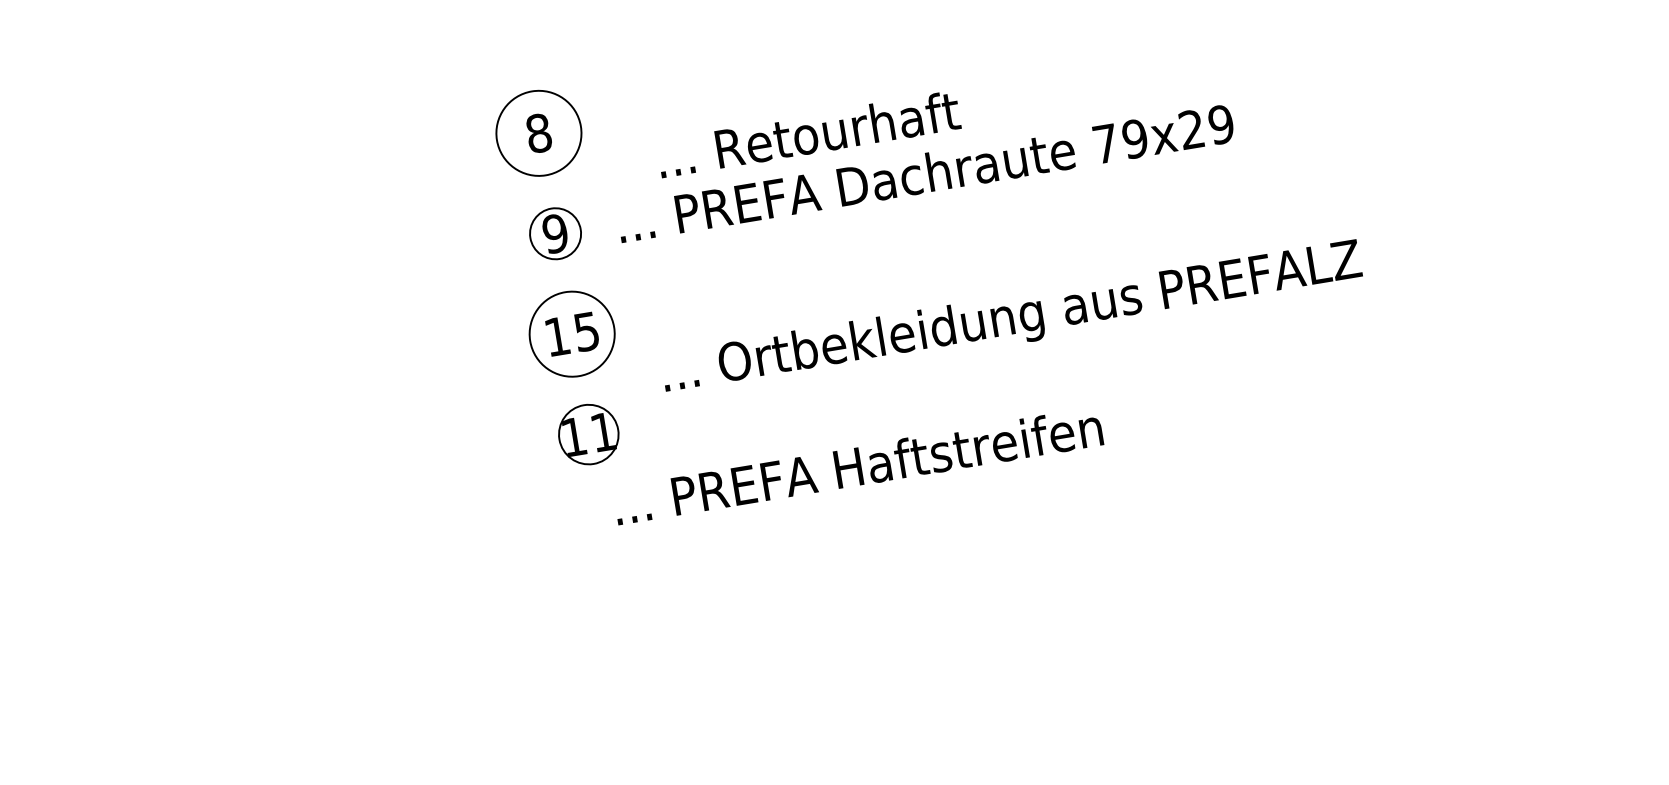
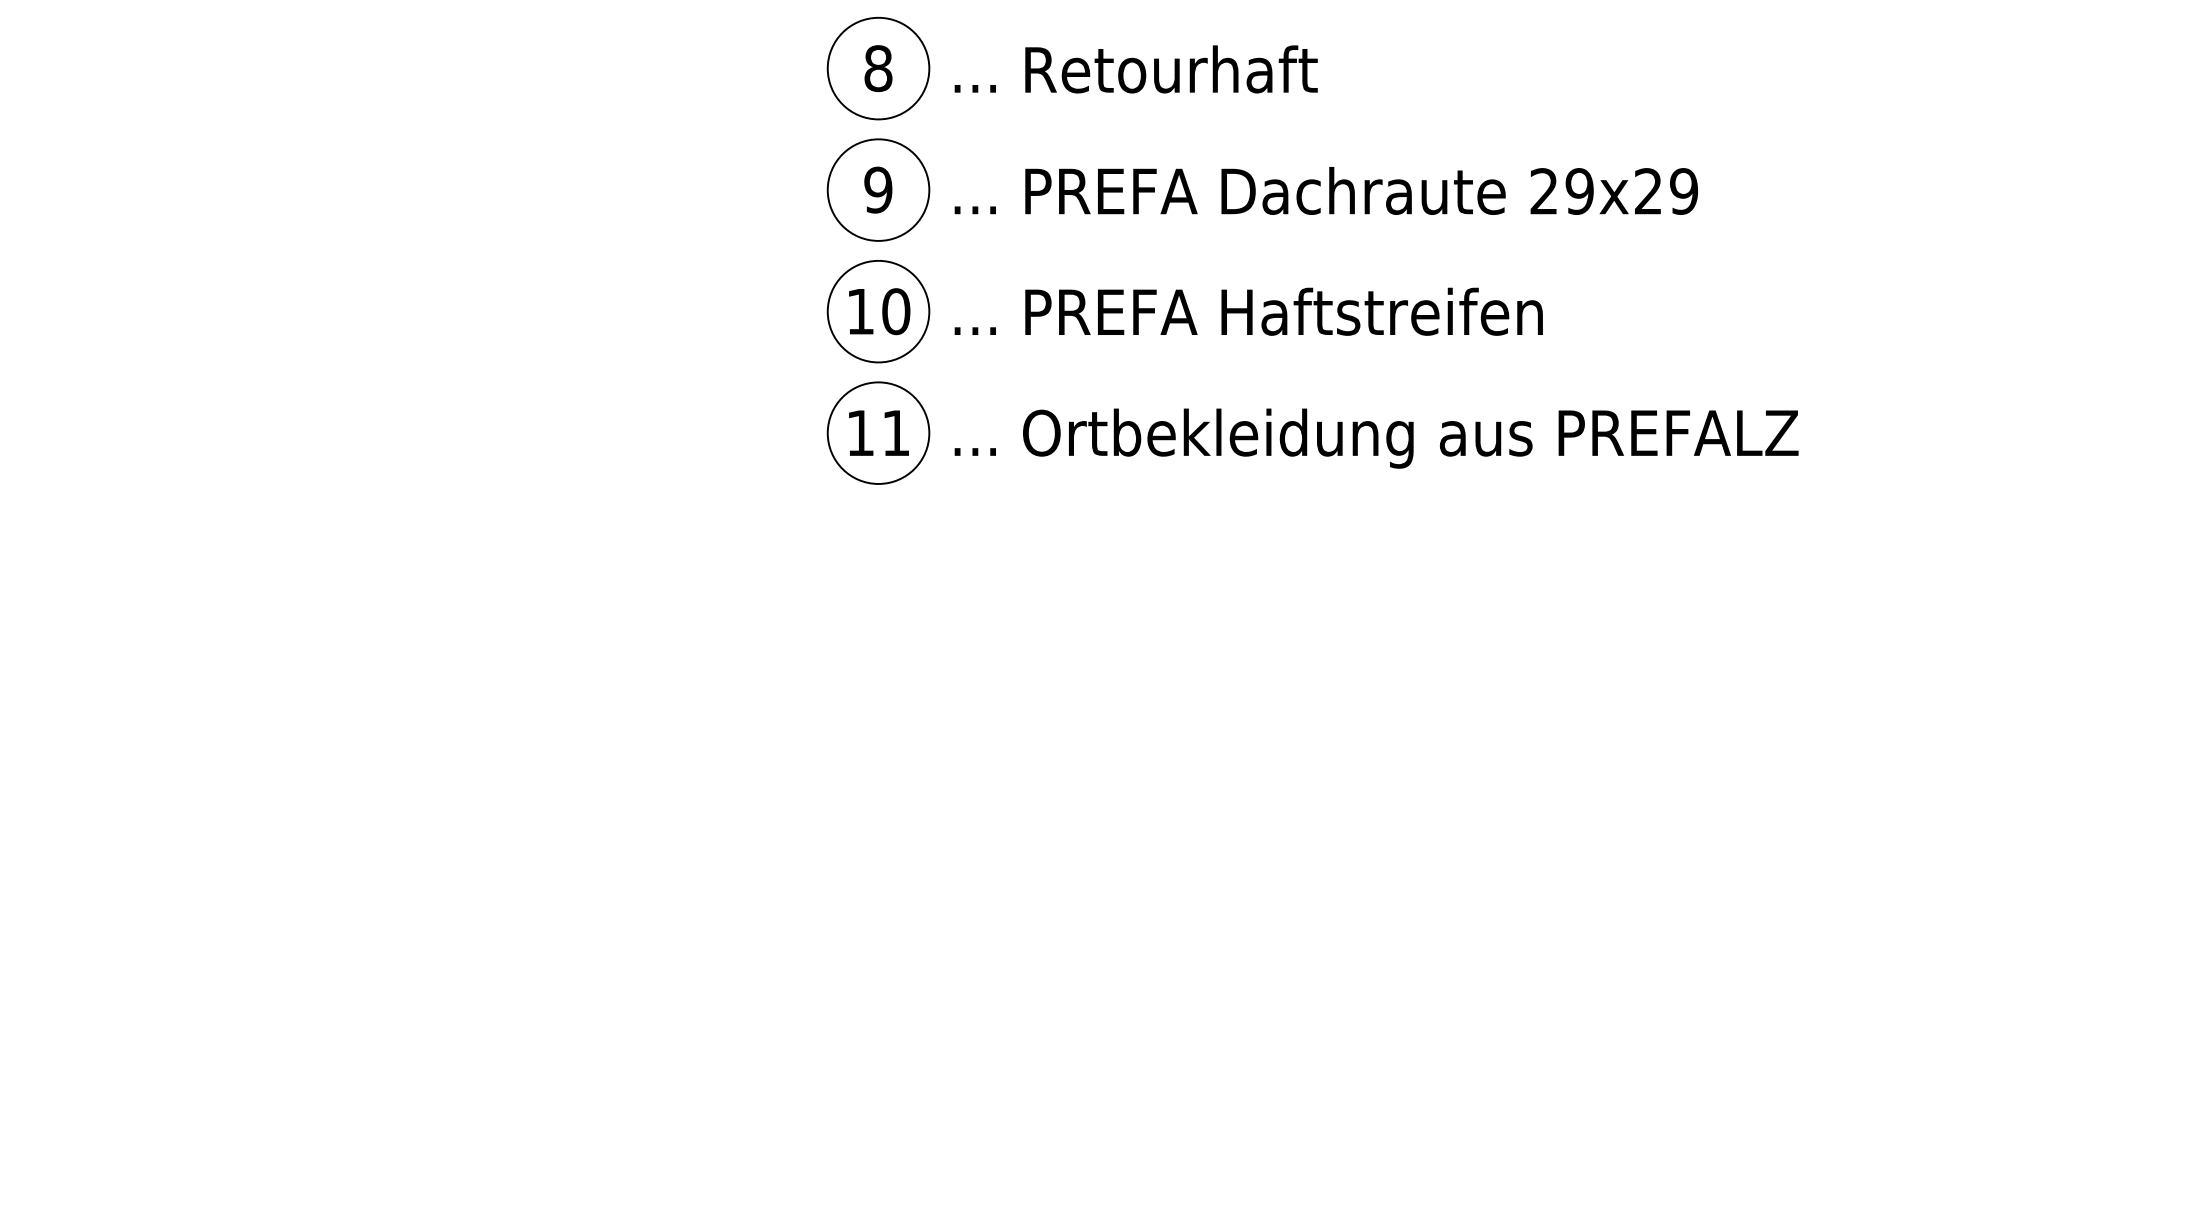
text: (808, 134) -> (1135, 69), moved
text: (1105, 143) -> (1543, 191), 79x29 -> 29x29
circle: (555, 233) -> (878, 189), size x1.67
text: (1012, 319) -> (1376, 438), moved
text: (587, 331) -> (896, 311), 15 -> 10
circle: (588, 434) -> (878, 432), size x1.43
text: (857, 465) -> (1248, 311), moved

